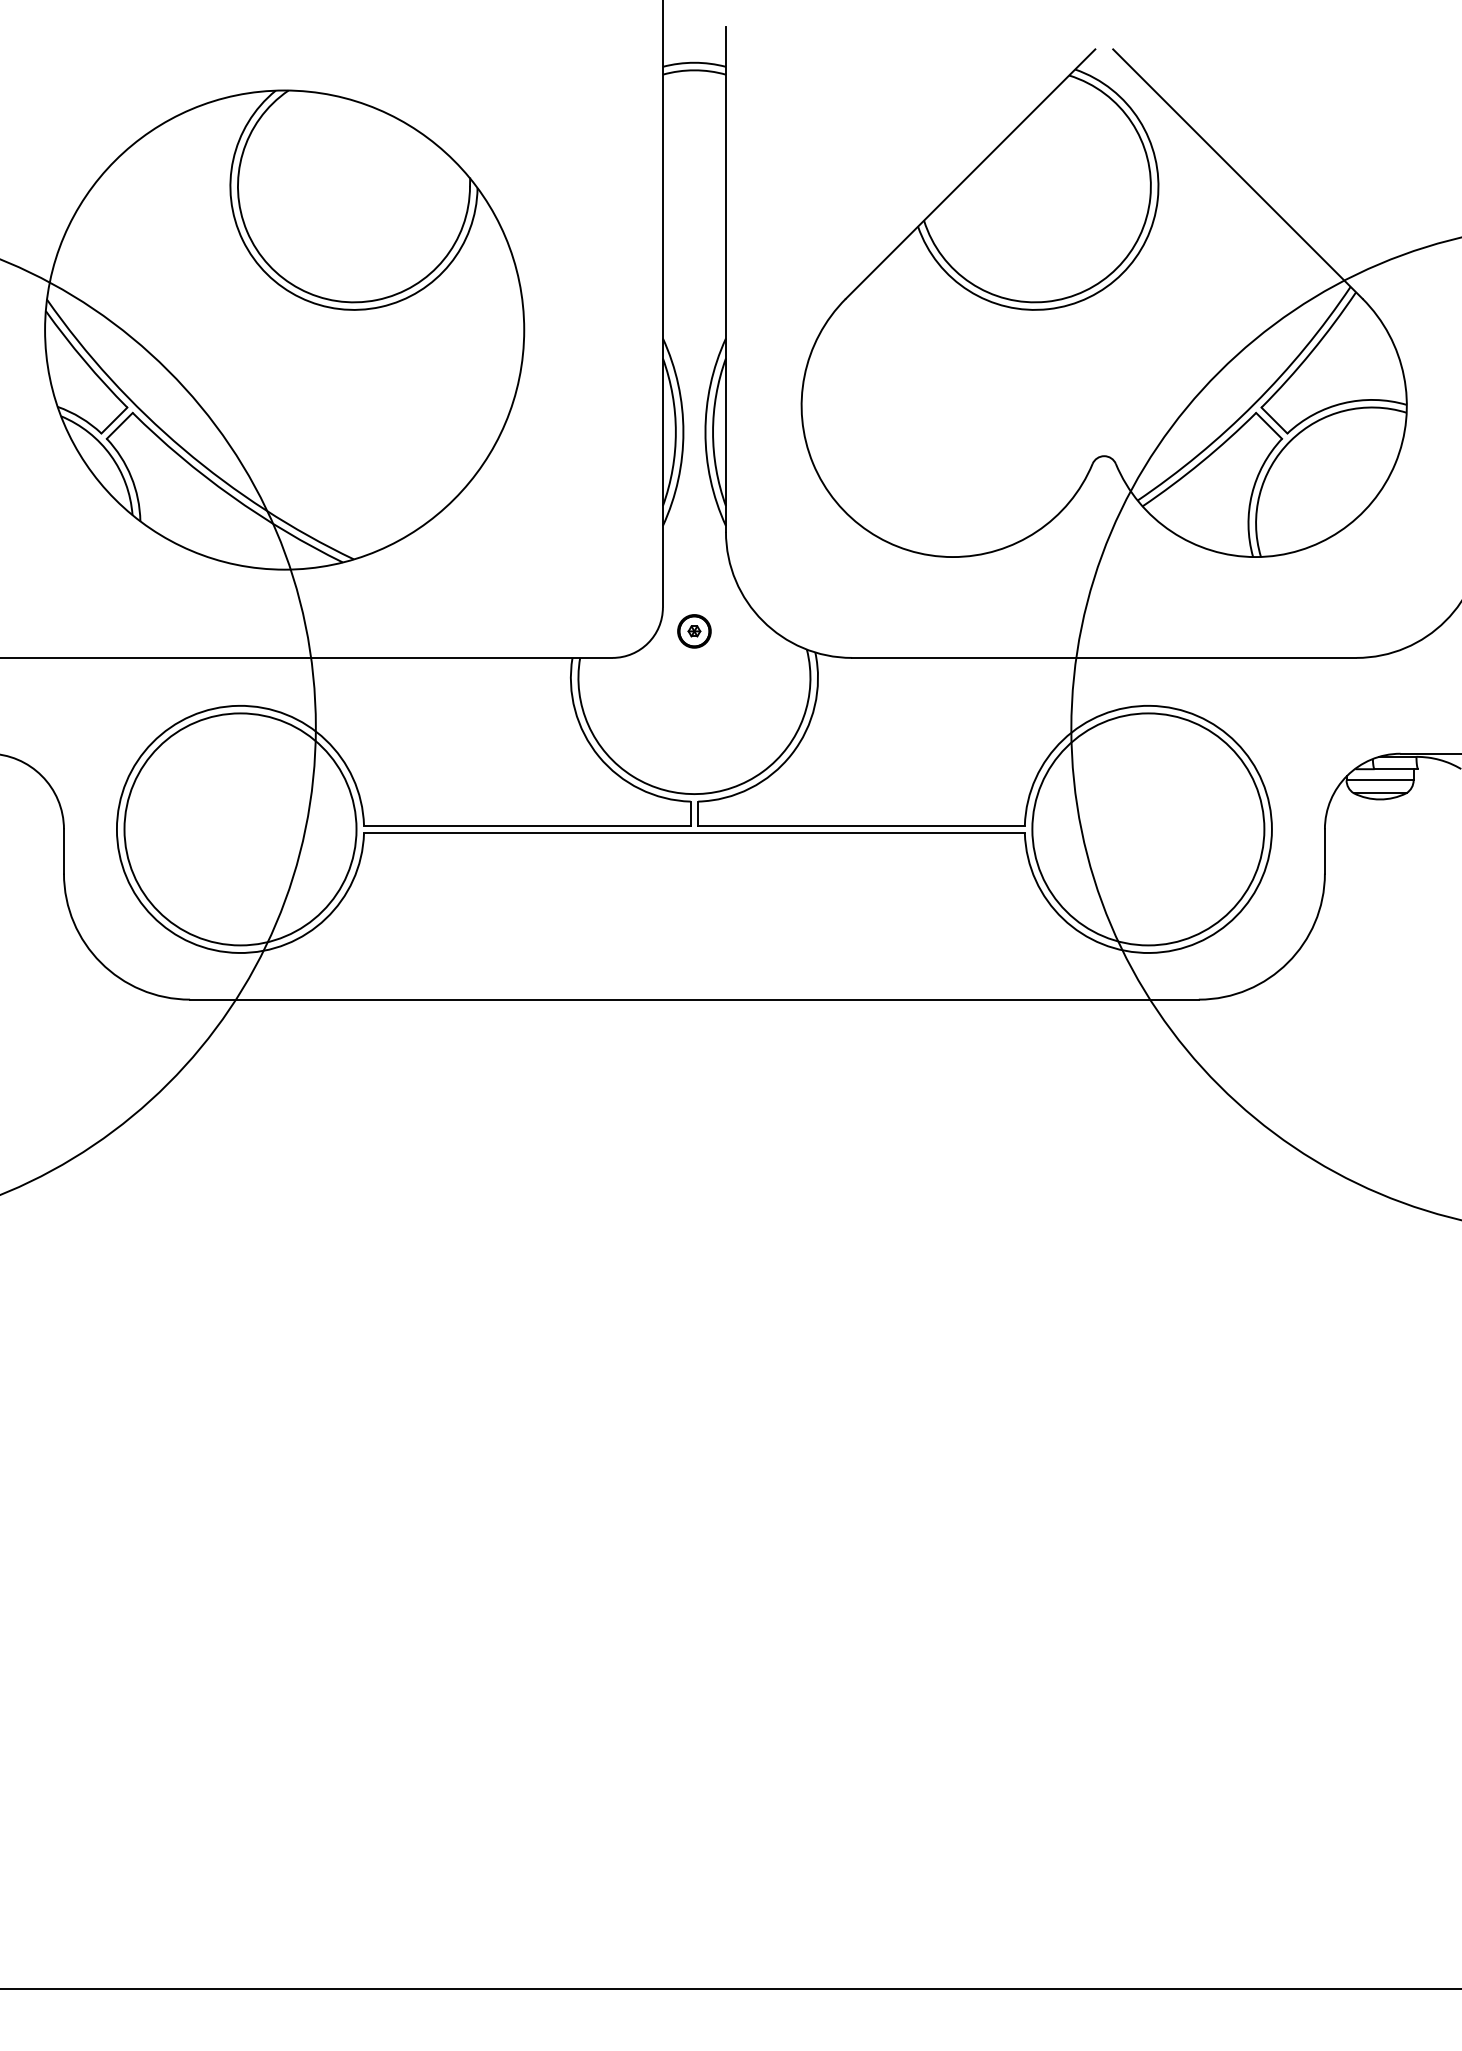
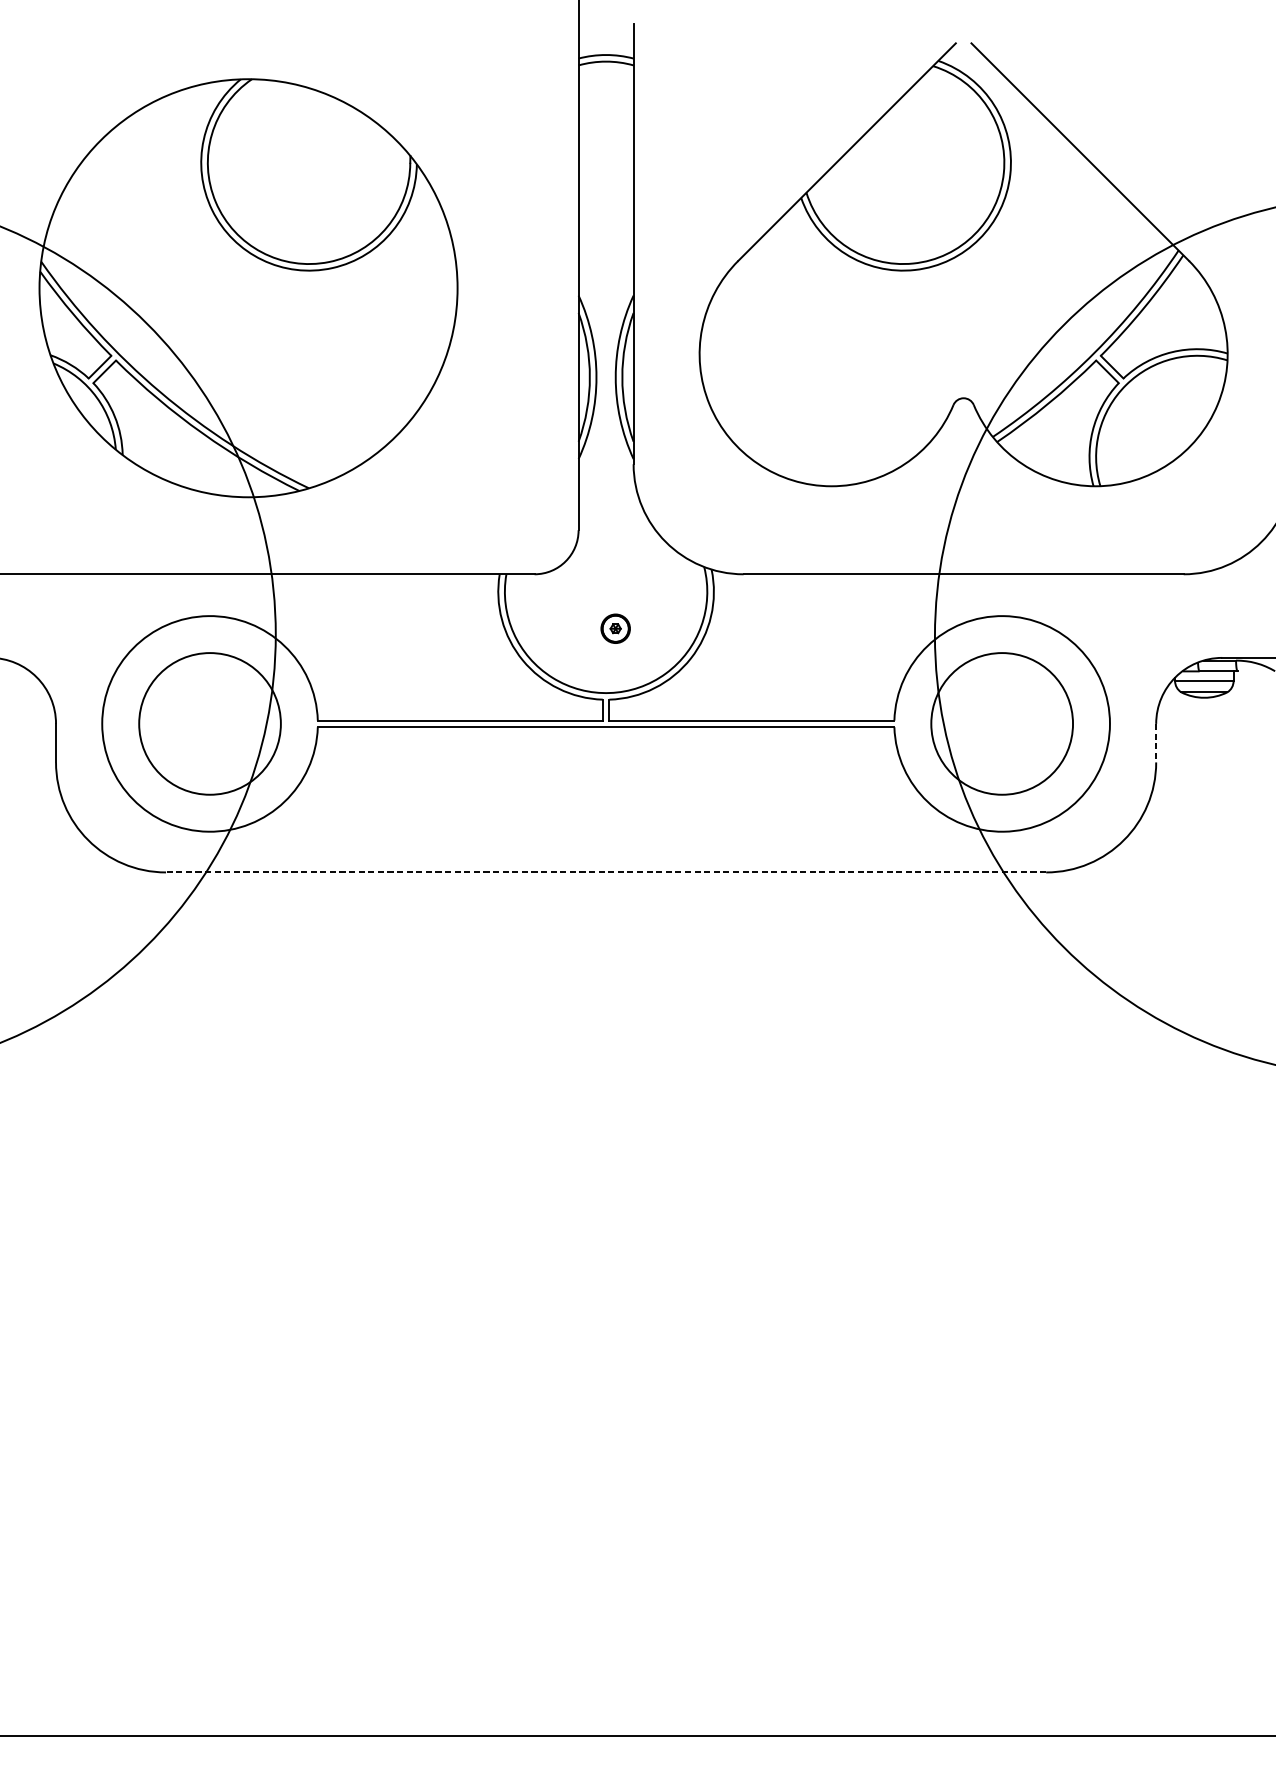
part: (694, 631) -> (615, 628), moved
circle: (240, 829) -> (210, 723), size x0.7
circle: (1148, 829) -> (1002, 723), size x0.7
line: (1324, 851) -> (1155, 743), solid -> dashed
line: (693, 999) -> (605, 872), solid -> dashed

